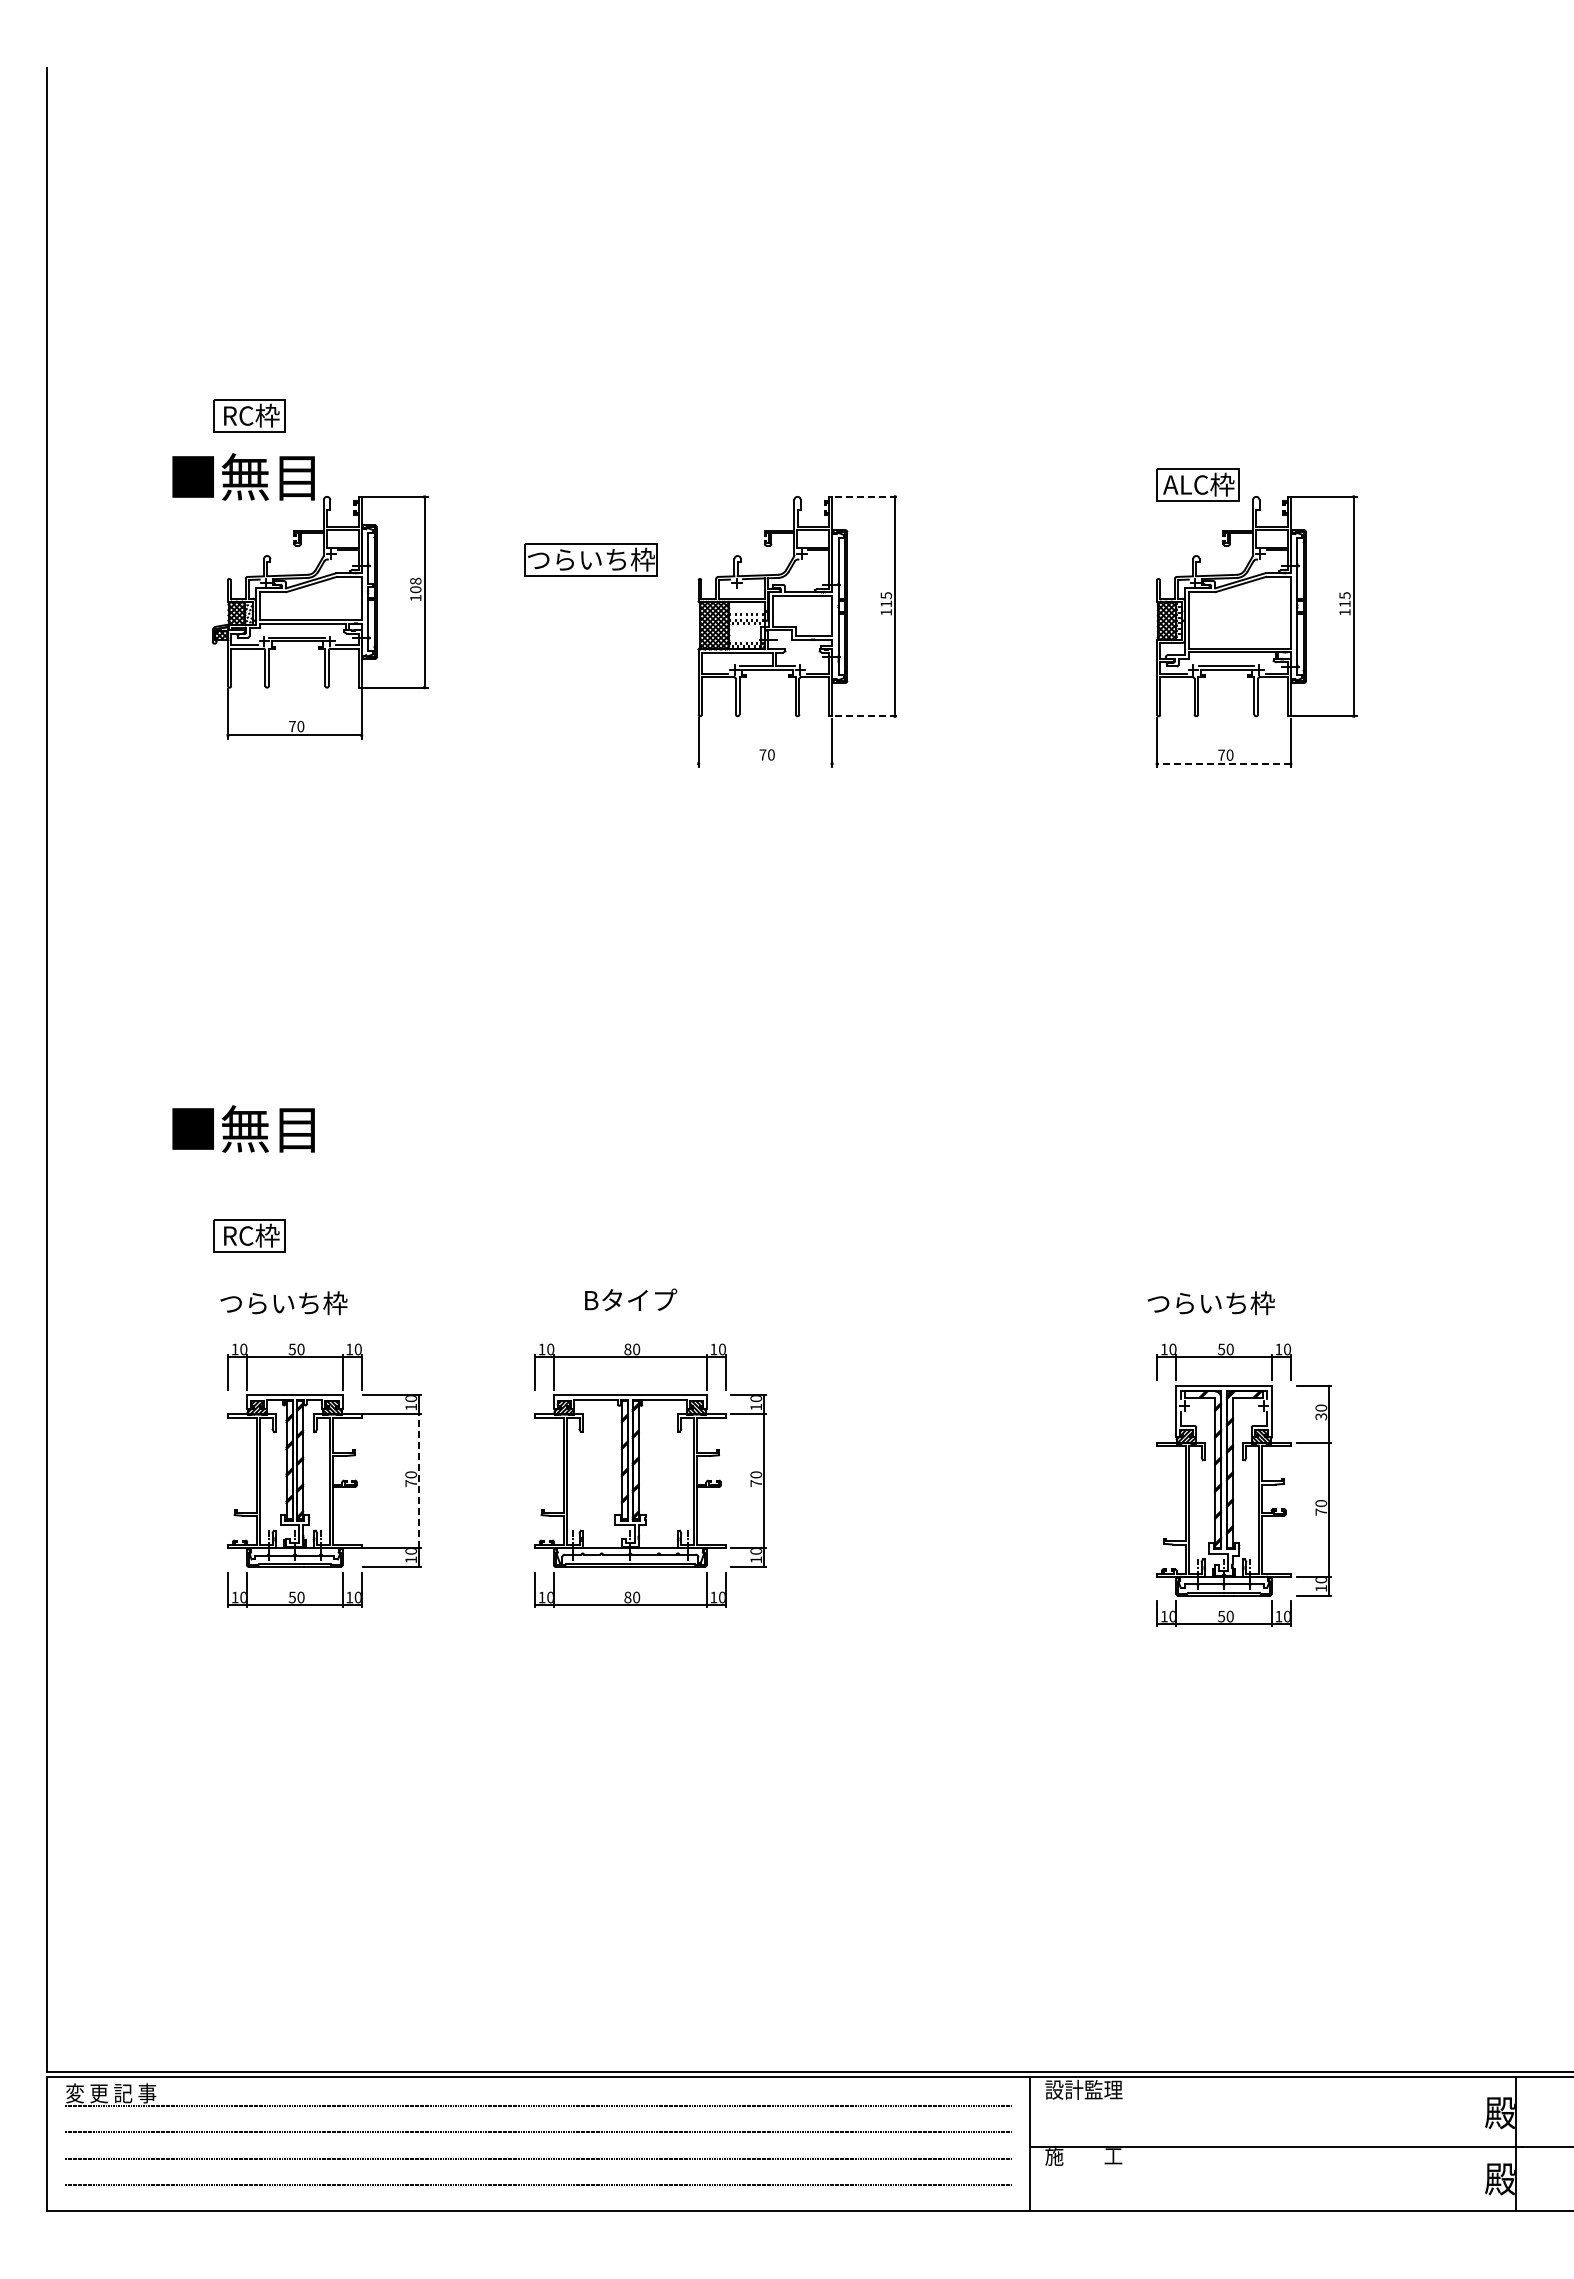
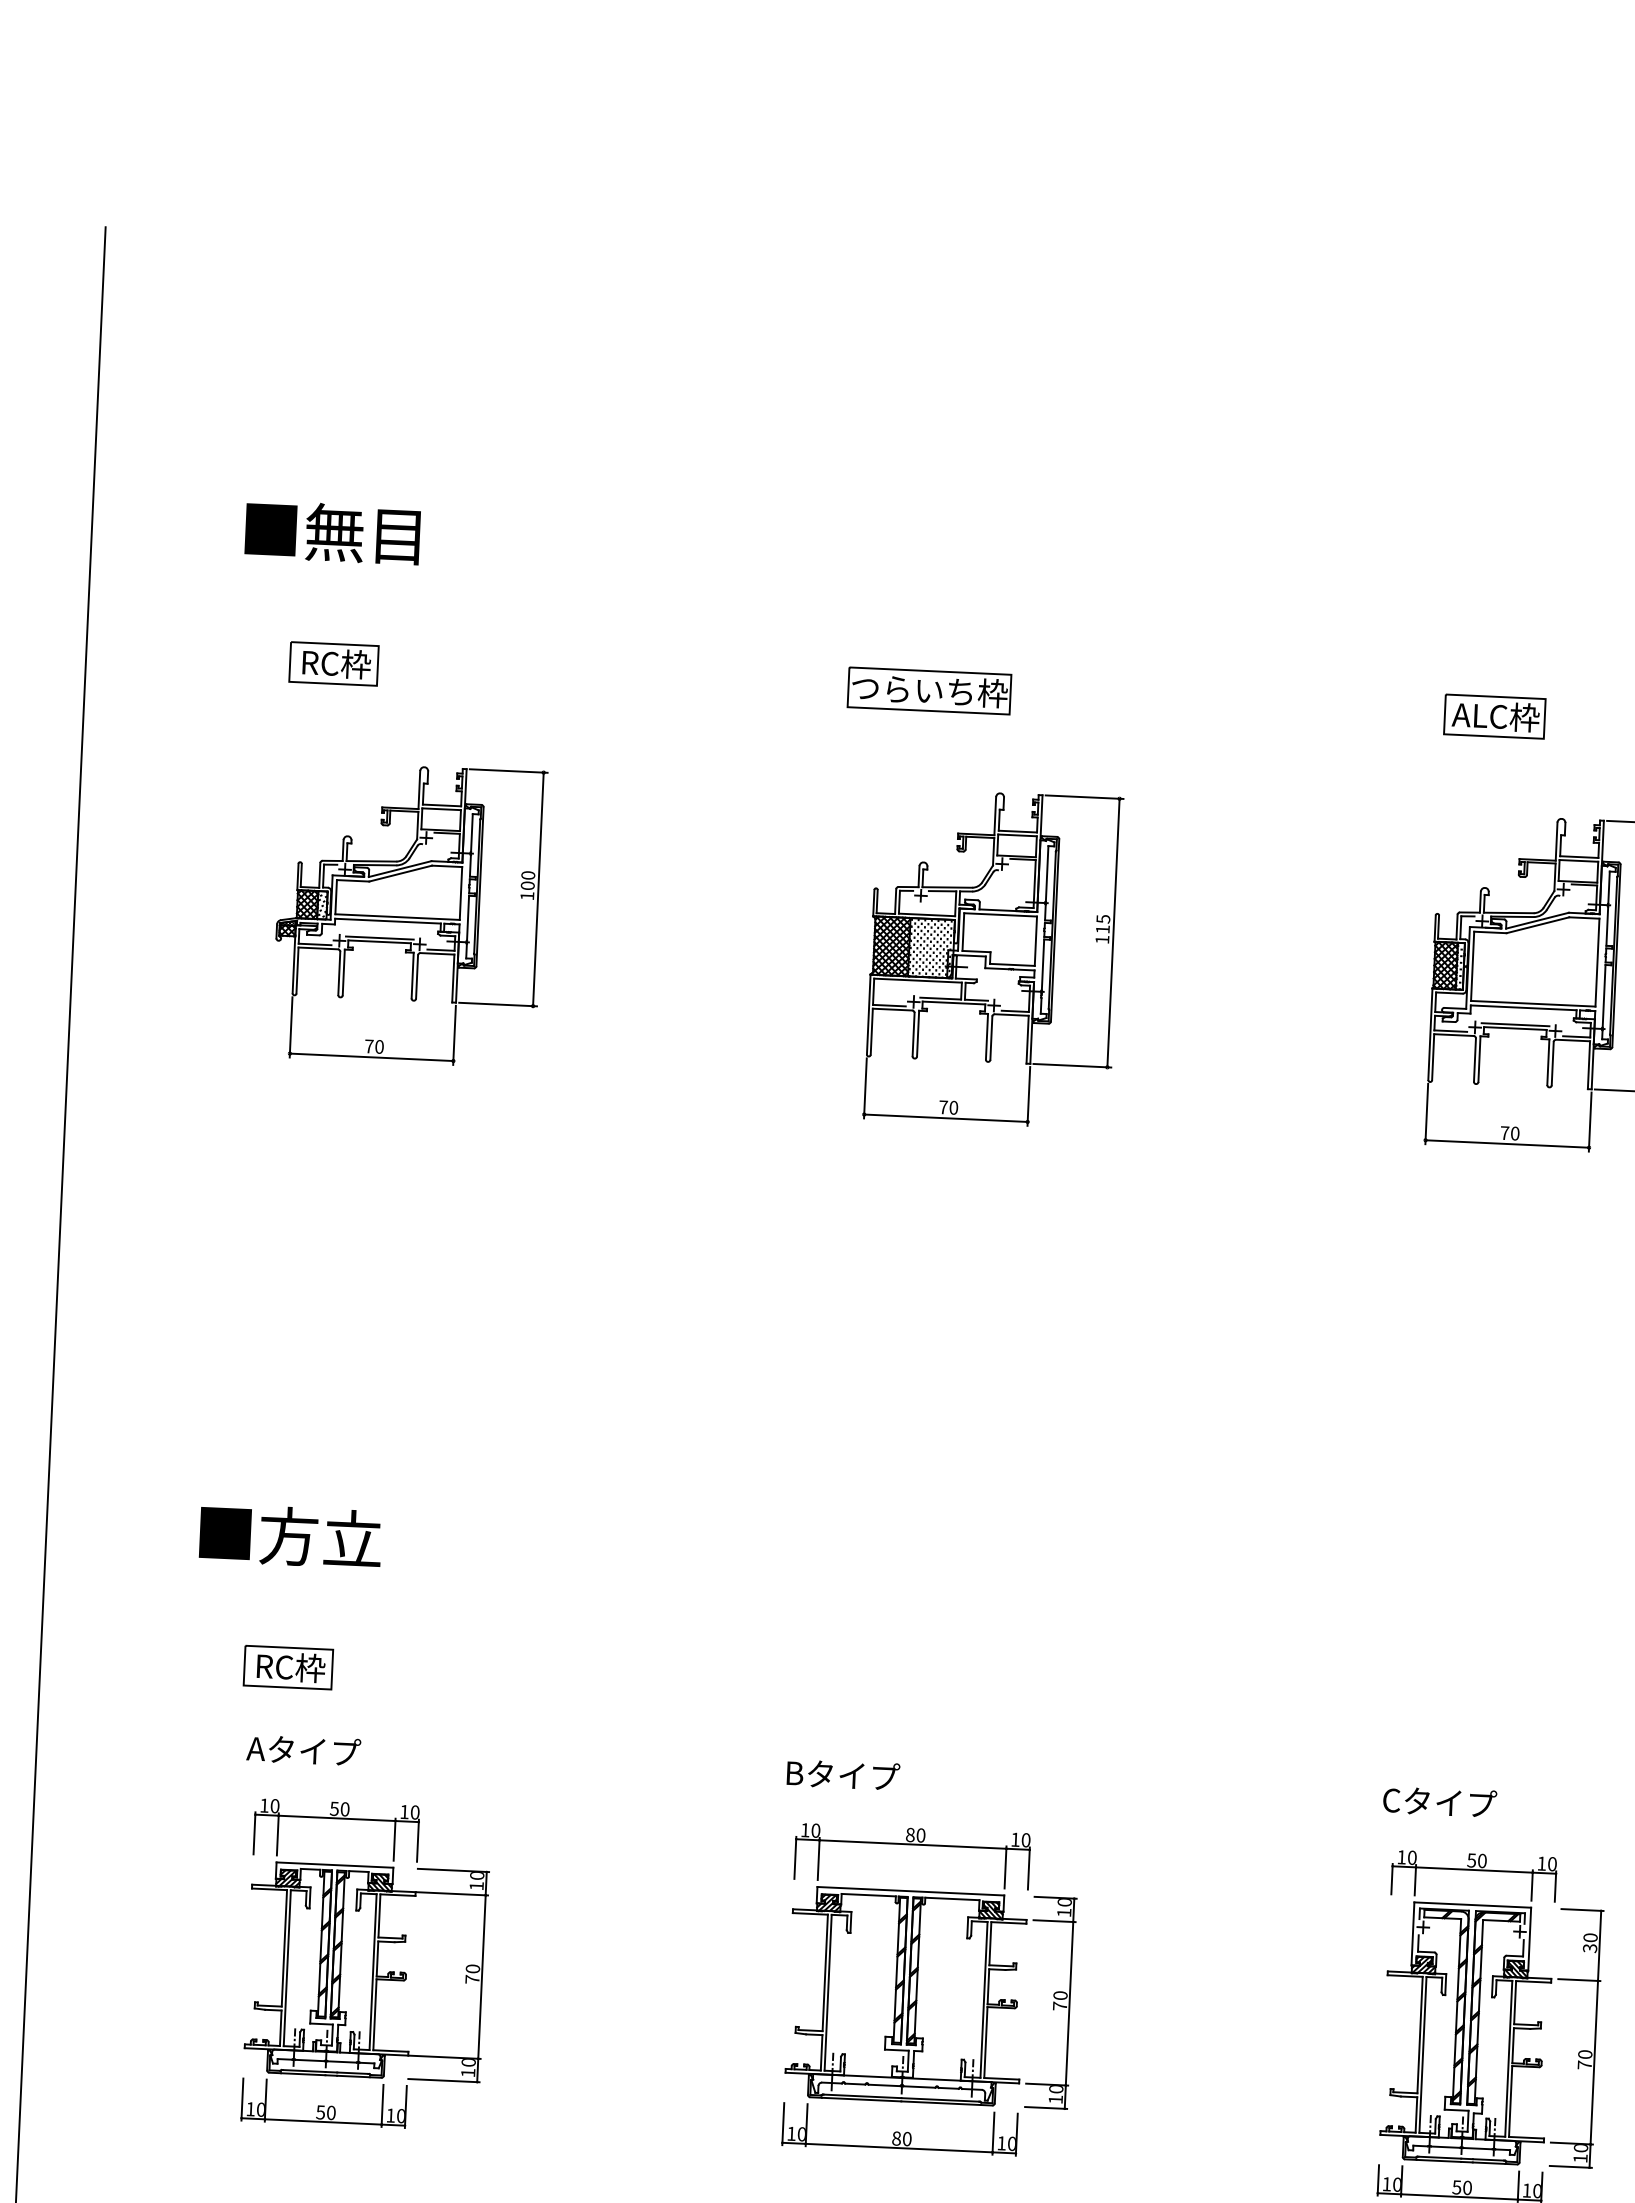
text: (243, 476) -> (332, 532), moved
part: (1197, 484) -> (1494, 716), moved
line: (866, 496) -> (1084, 796), dashed -> solid
part: (590, 559) -> (928, 690), moved
text: (415, 580) -> (527, 874), 108 -> 100
line: (866, 716) -> (1072, 1066), dashed -> solid
line: (765, 763) -> (946, 1117), added
line: (1224, 763) -> (1507, 1143), dashed -> solid
text: (270, 1128) -> (320, 1537), ■無目 -> ■方立
text: (631, 1299) -> (843, 1774), moved
text: (282, 1303) -> (324, 1752), つらいち枠 -> Aタイプ
text: (1210, 1303) -> (1460, 1803), つらいち枠 -> Cタイプ
part: (650, 1475) -> (931, 1990), moved
line: (418, 1481) -> (481, 1977), dashed -> solid

